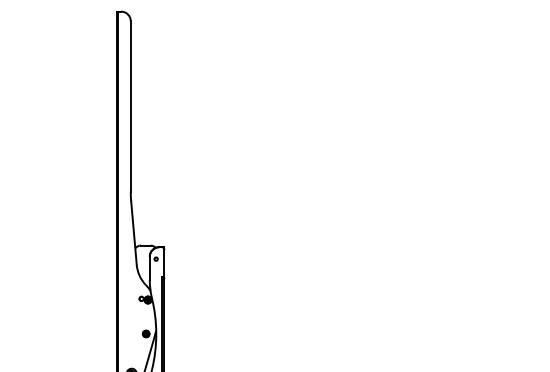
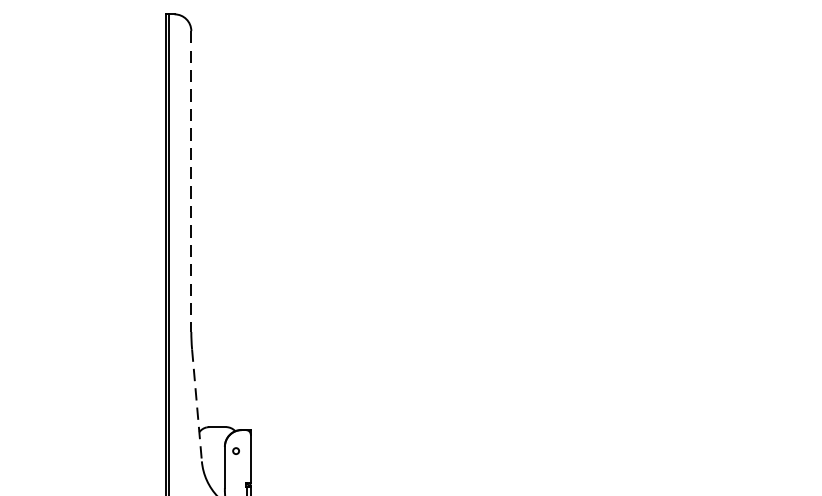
line: (130, 106) -> (190, 181), solid -> dashed
line: (133, 233) -> (196, 405), solid -> dashed

